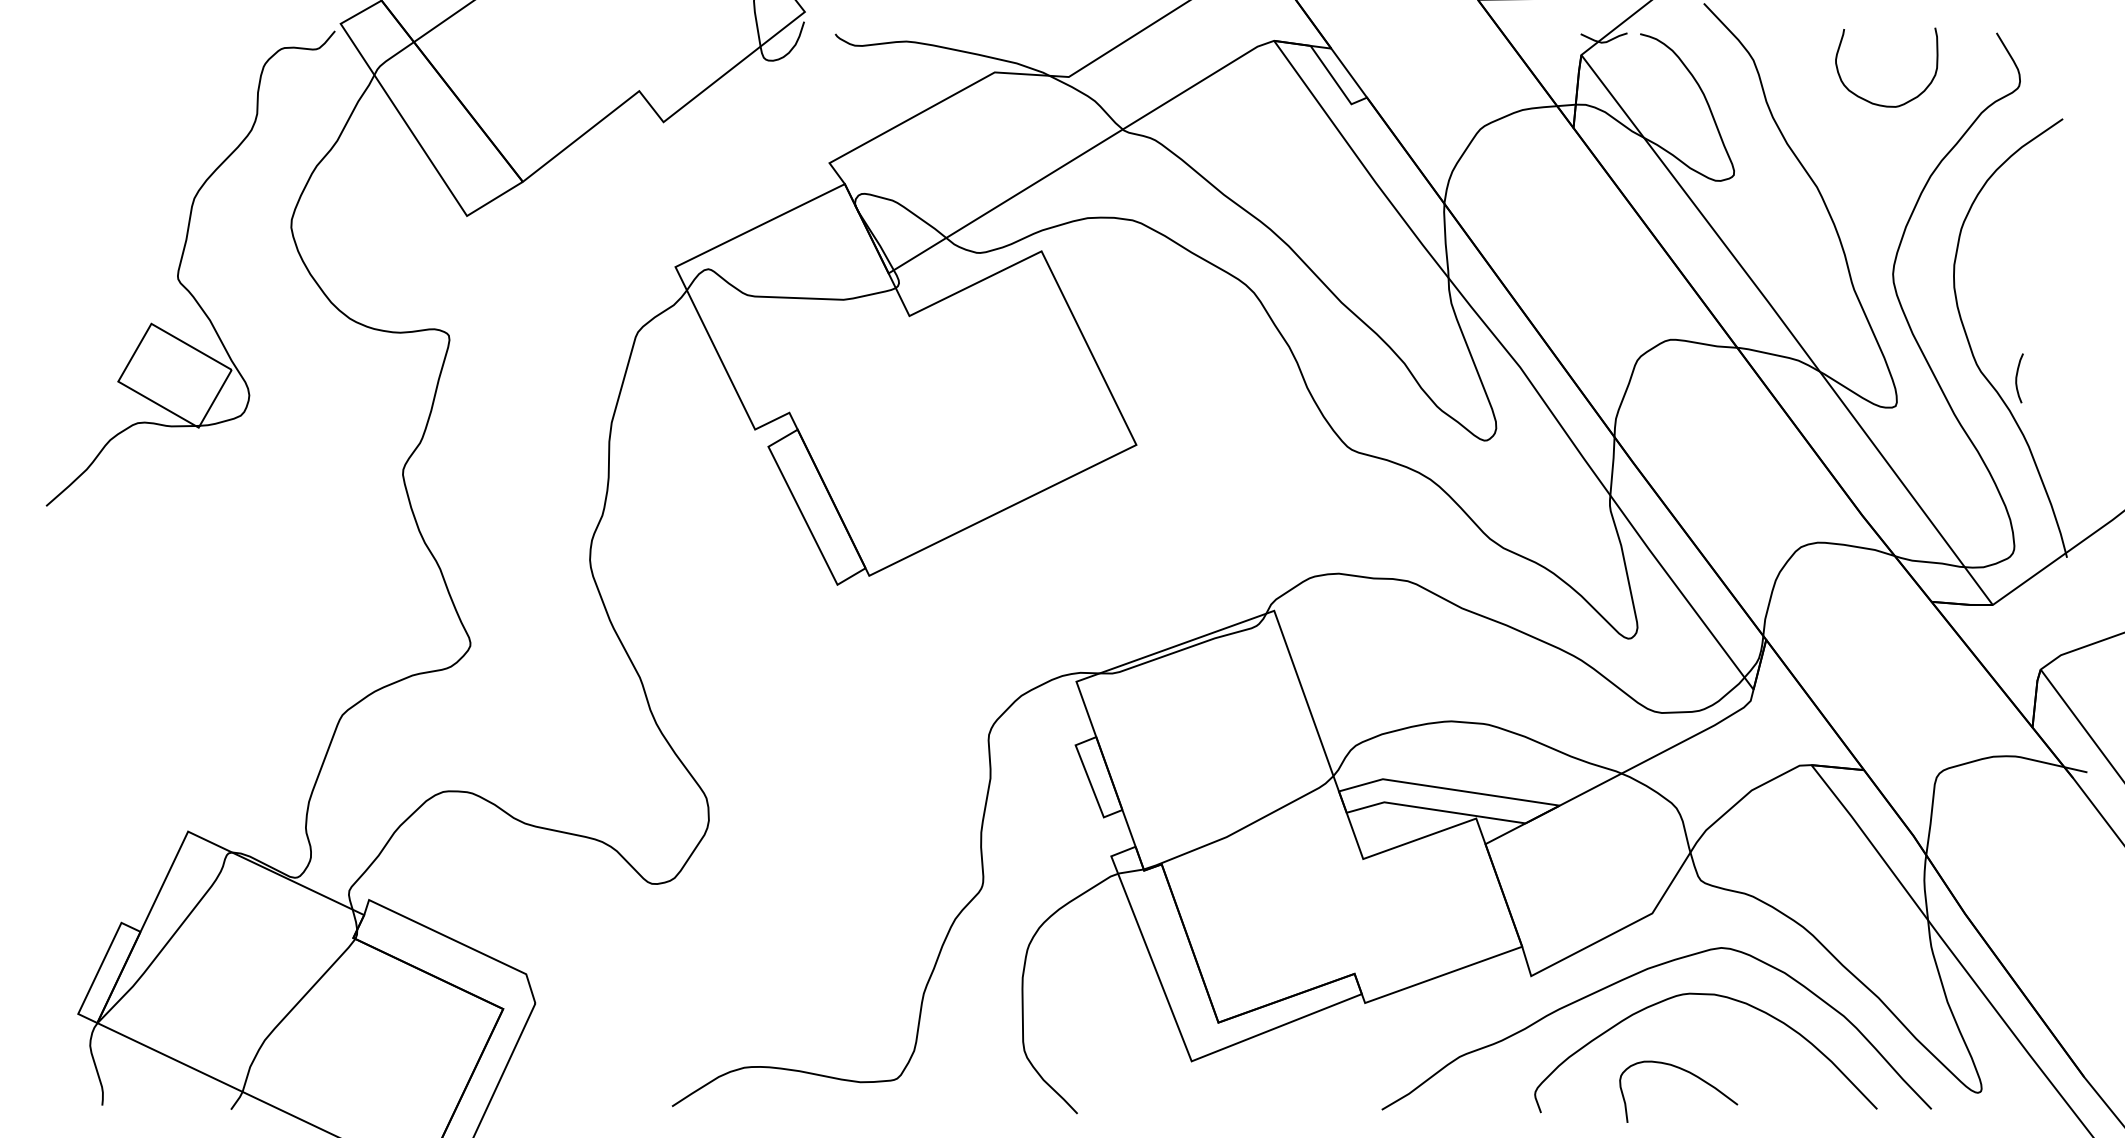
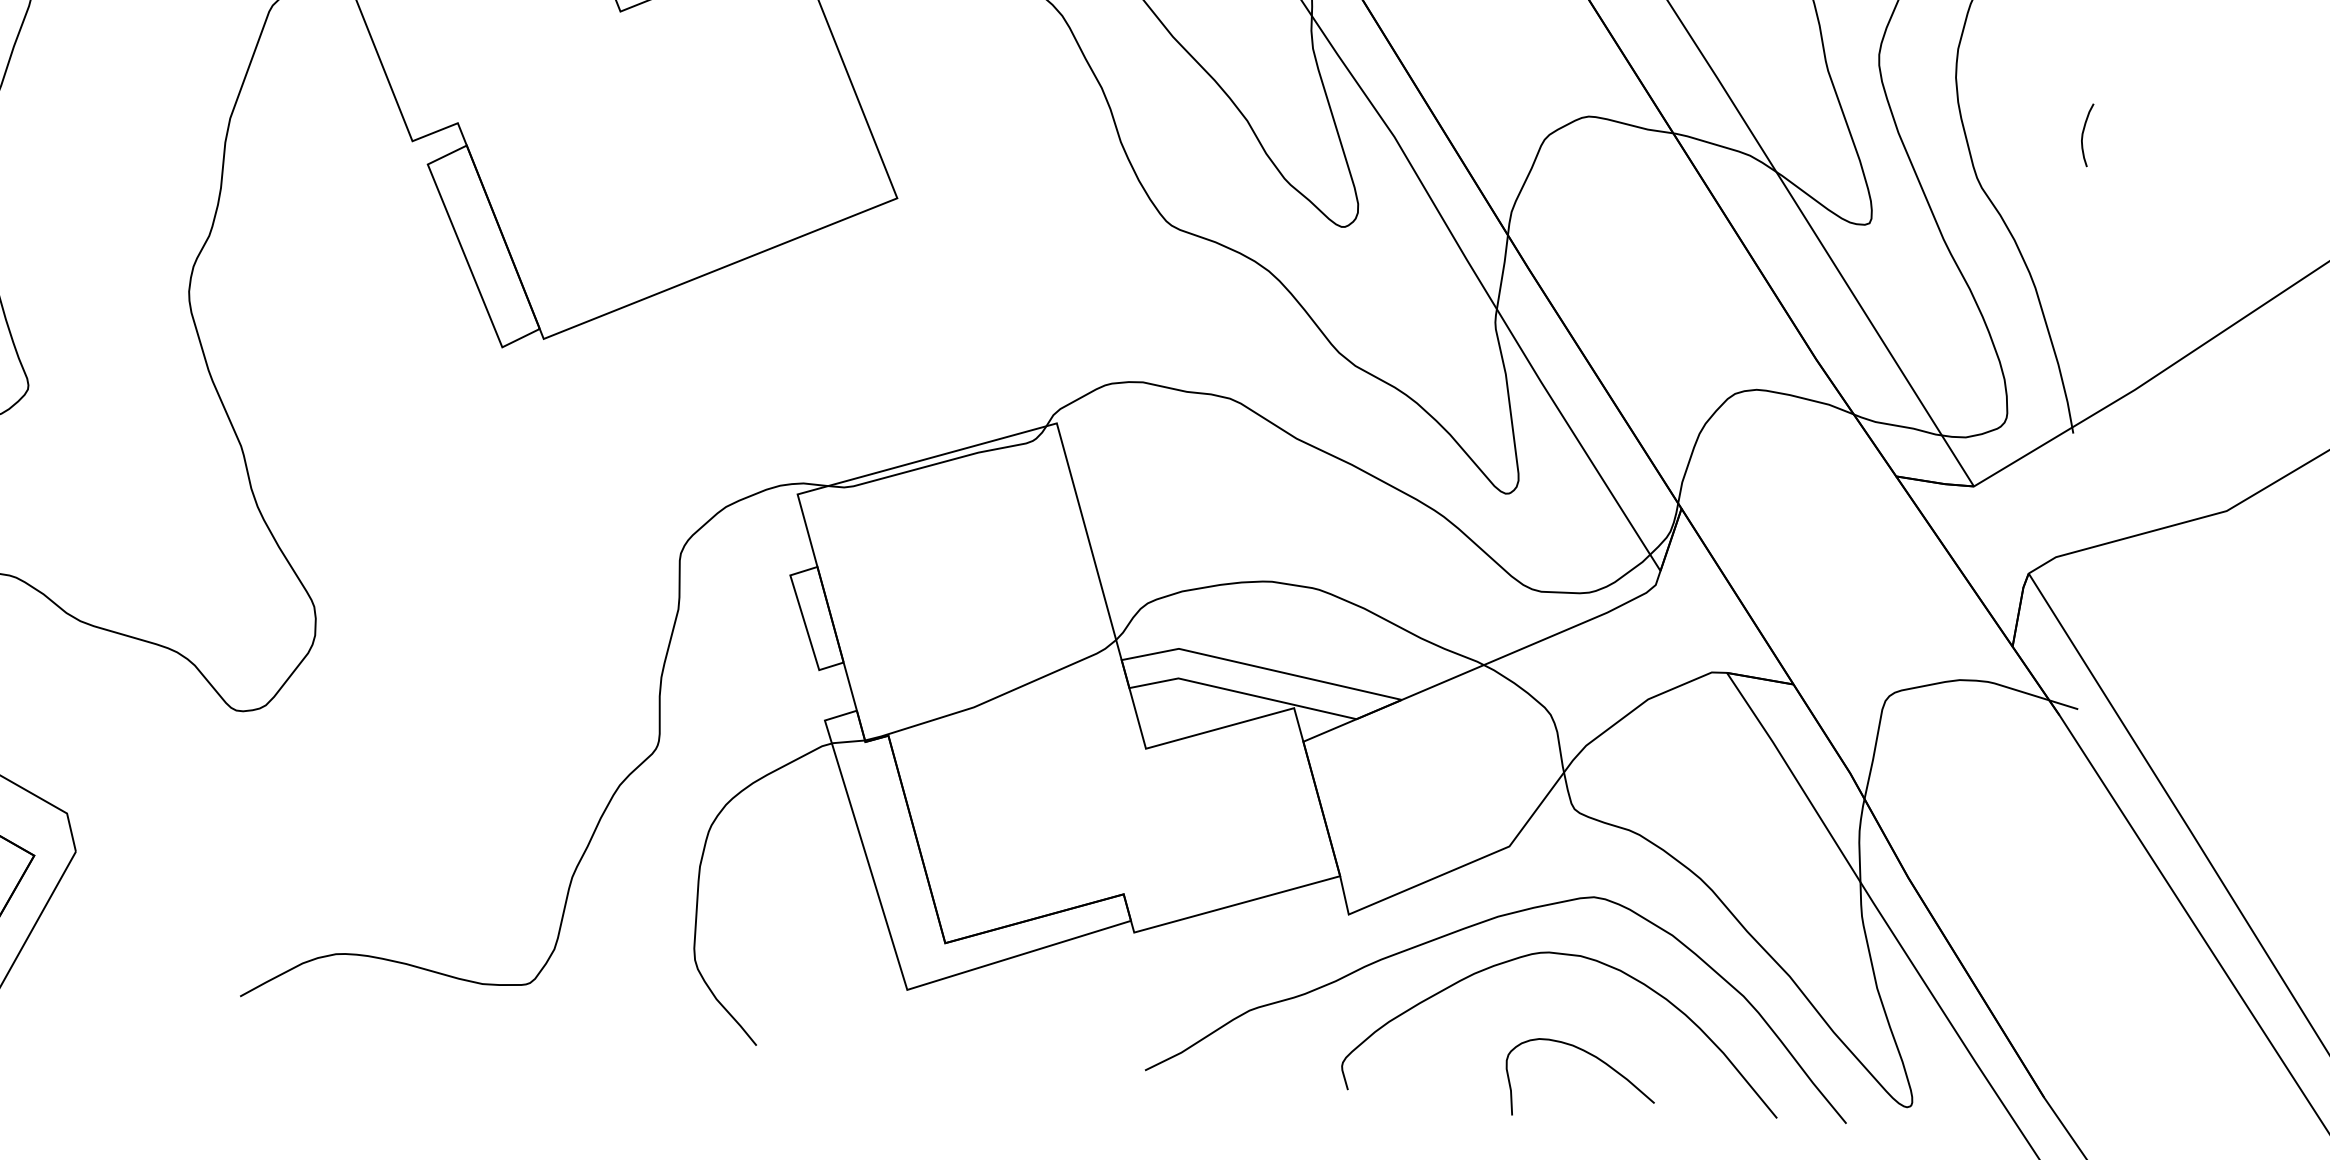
curve: (2017, 378) -> (2084, 135), moved
curve: (1684, 1071) -> (1589, 1055), moved

